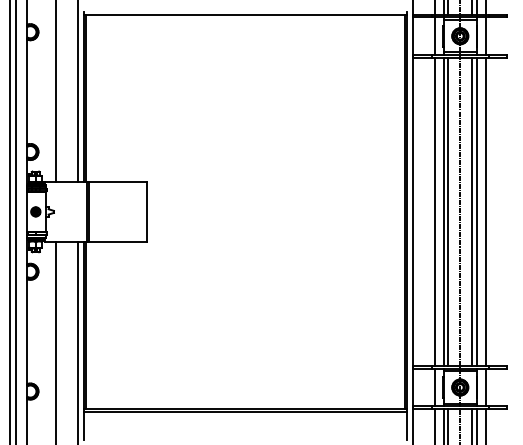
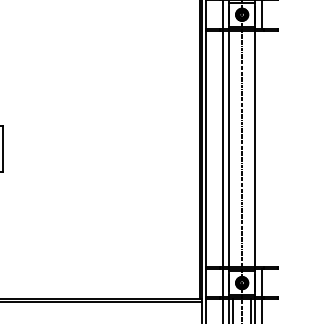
line: (448, 211) -> (233, 148), removed
line: (472, 211) -> (251, 148), removed
line: (485, 211) -> (261, 148), removed

